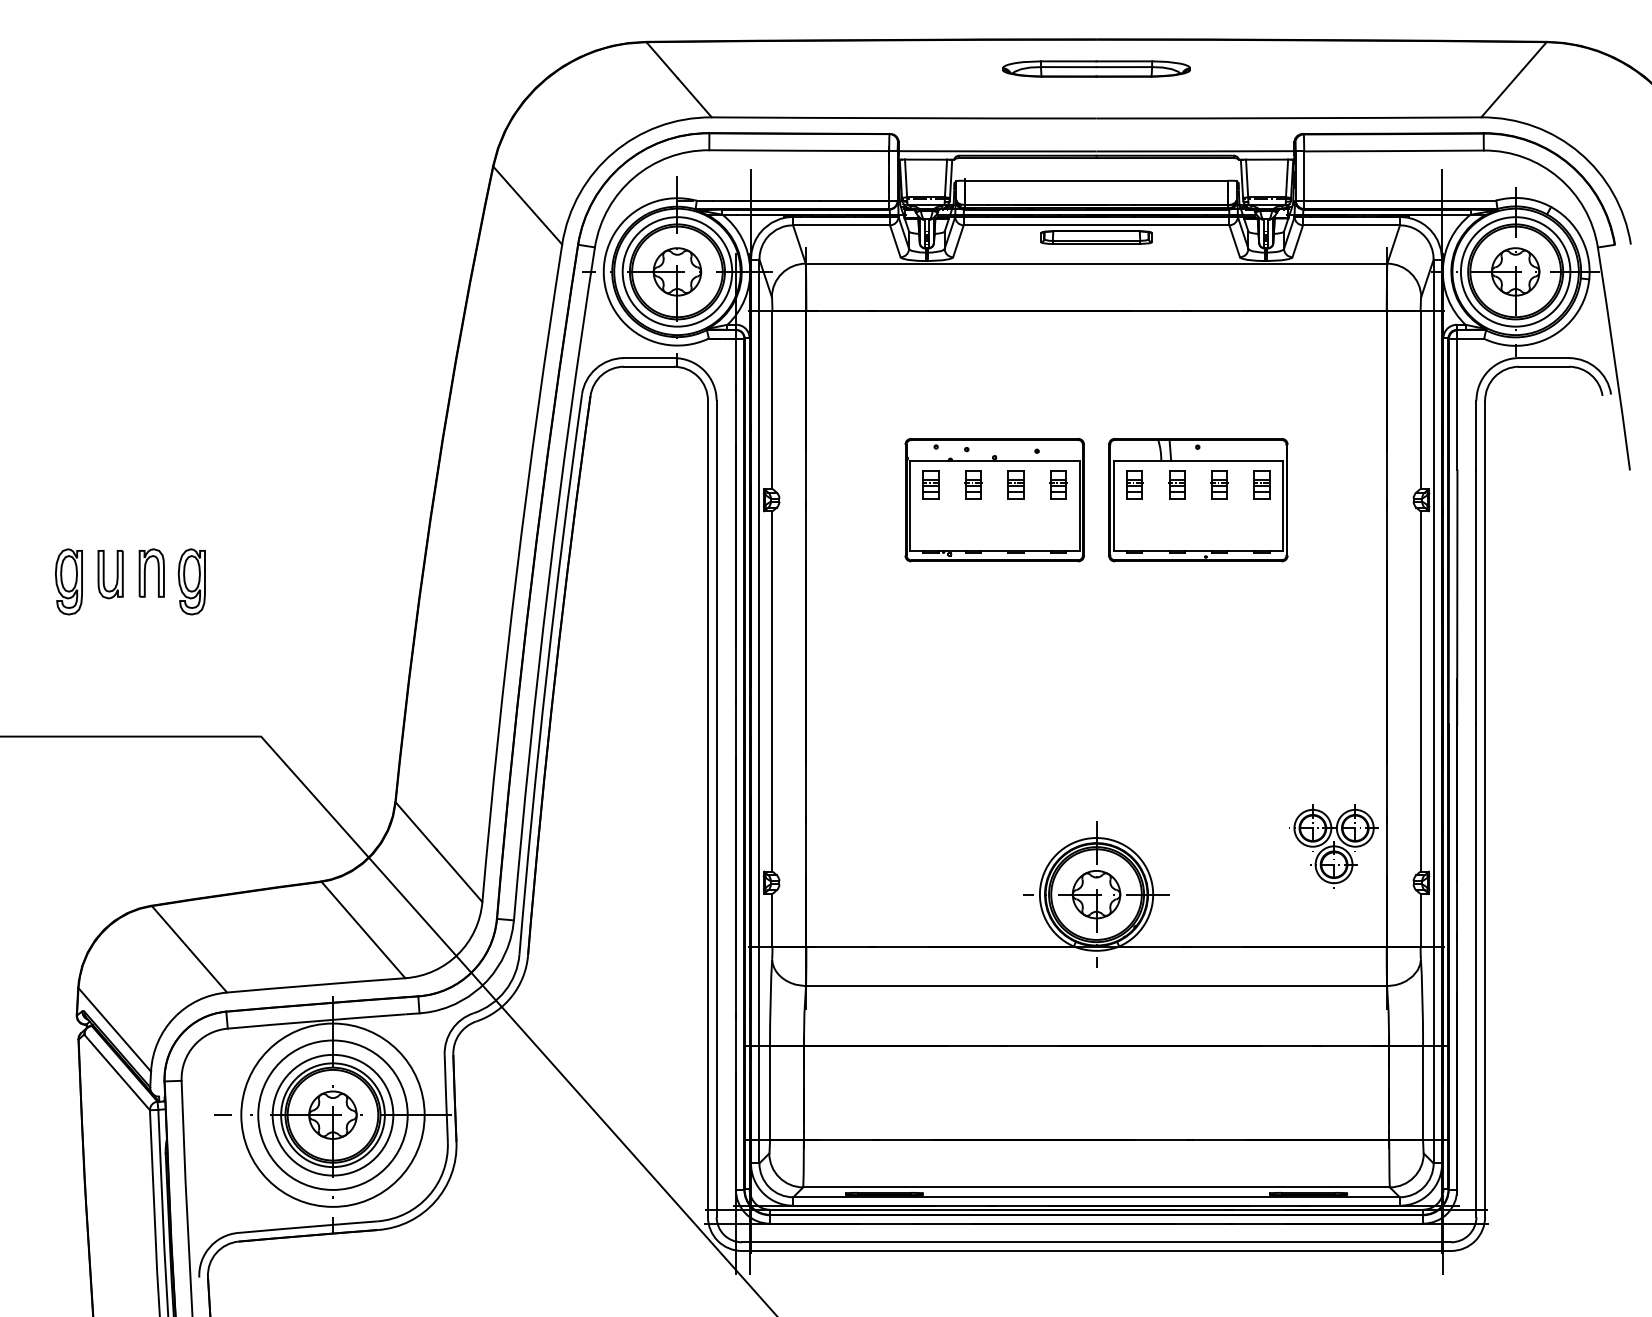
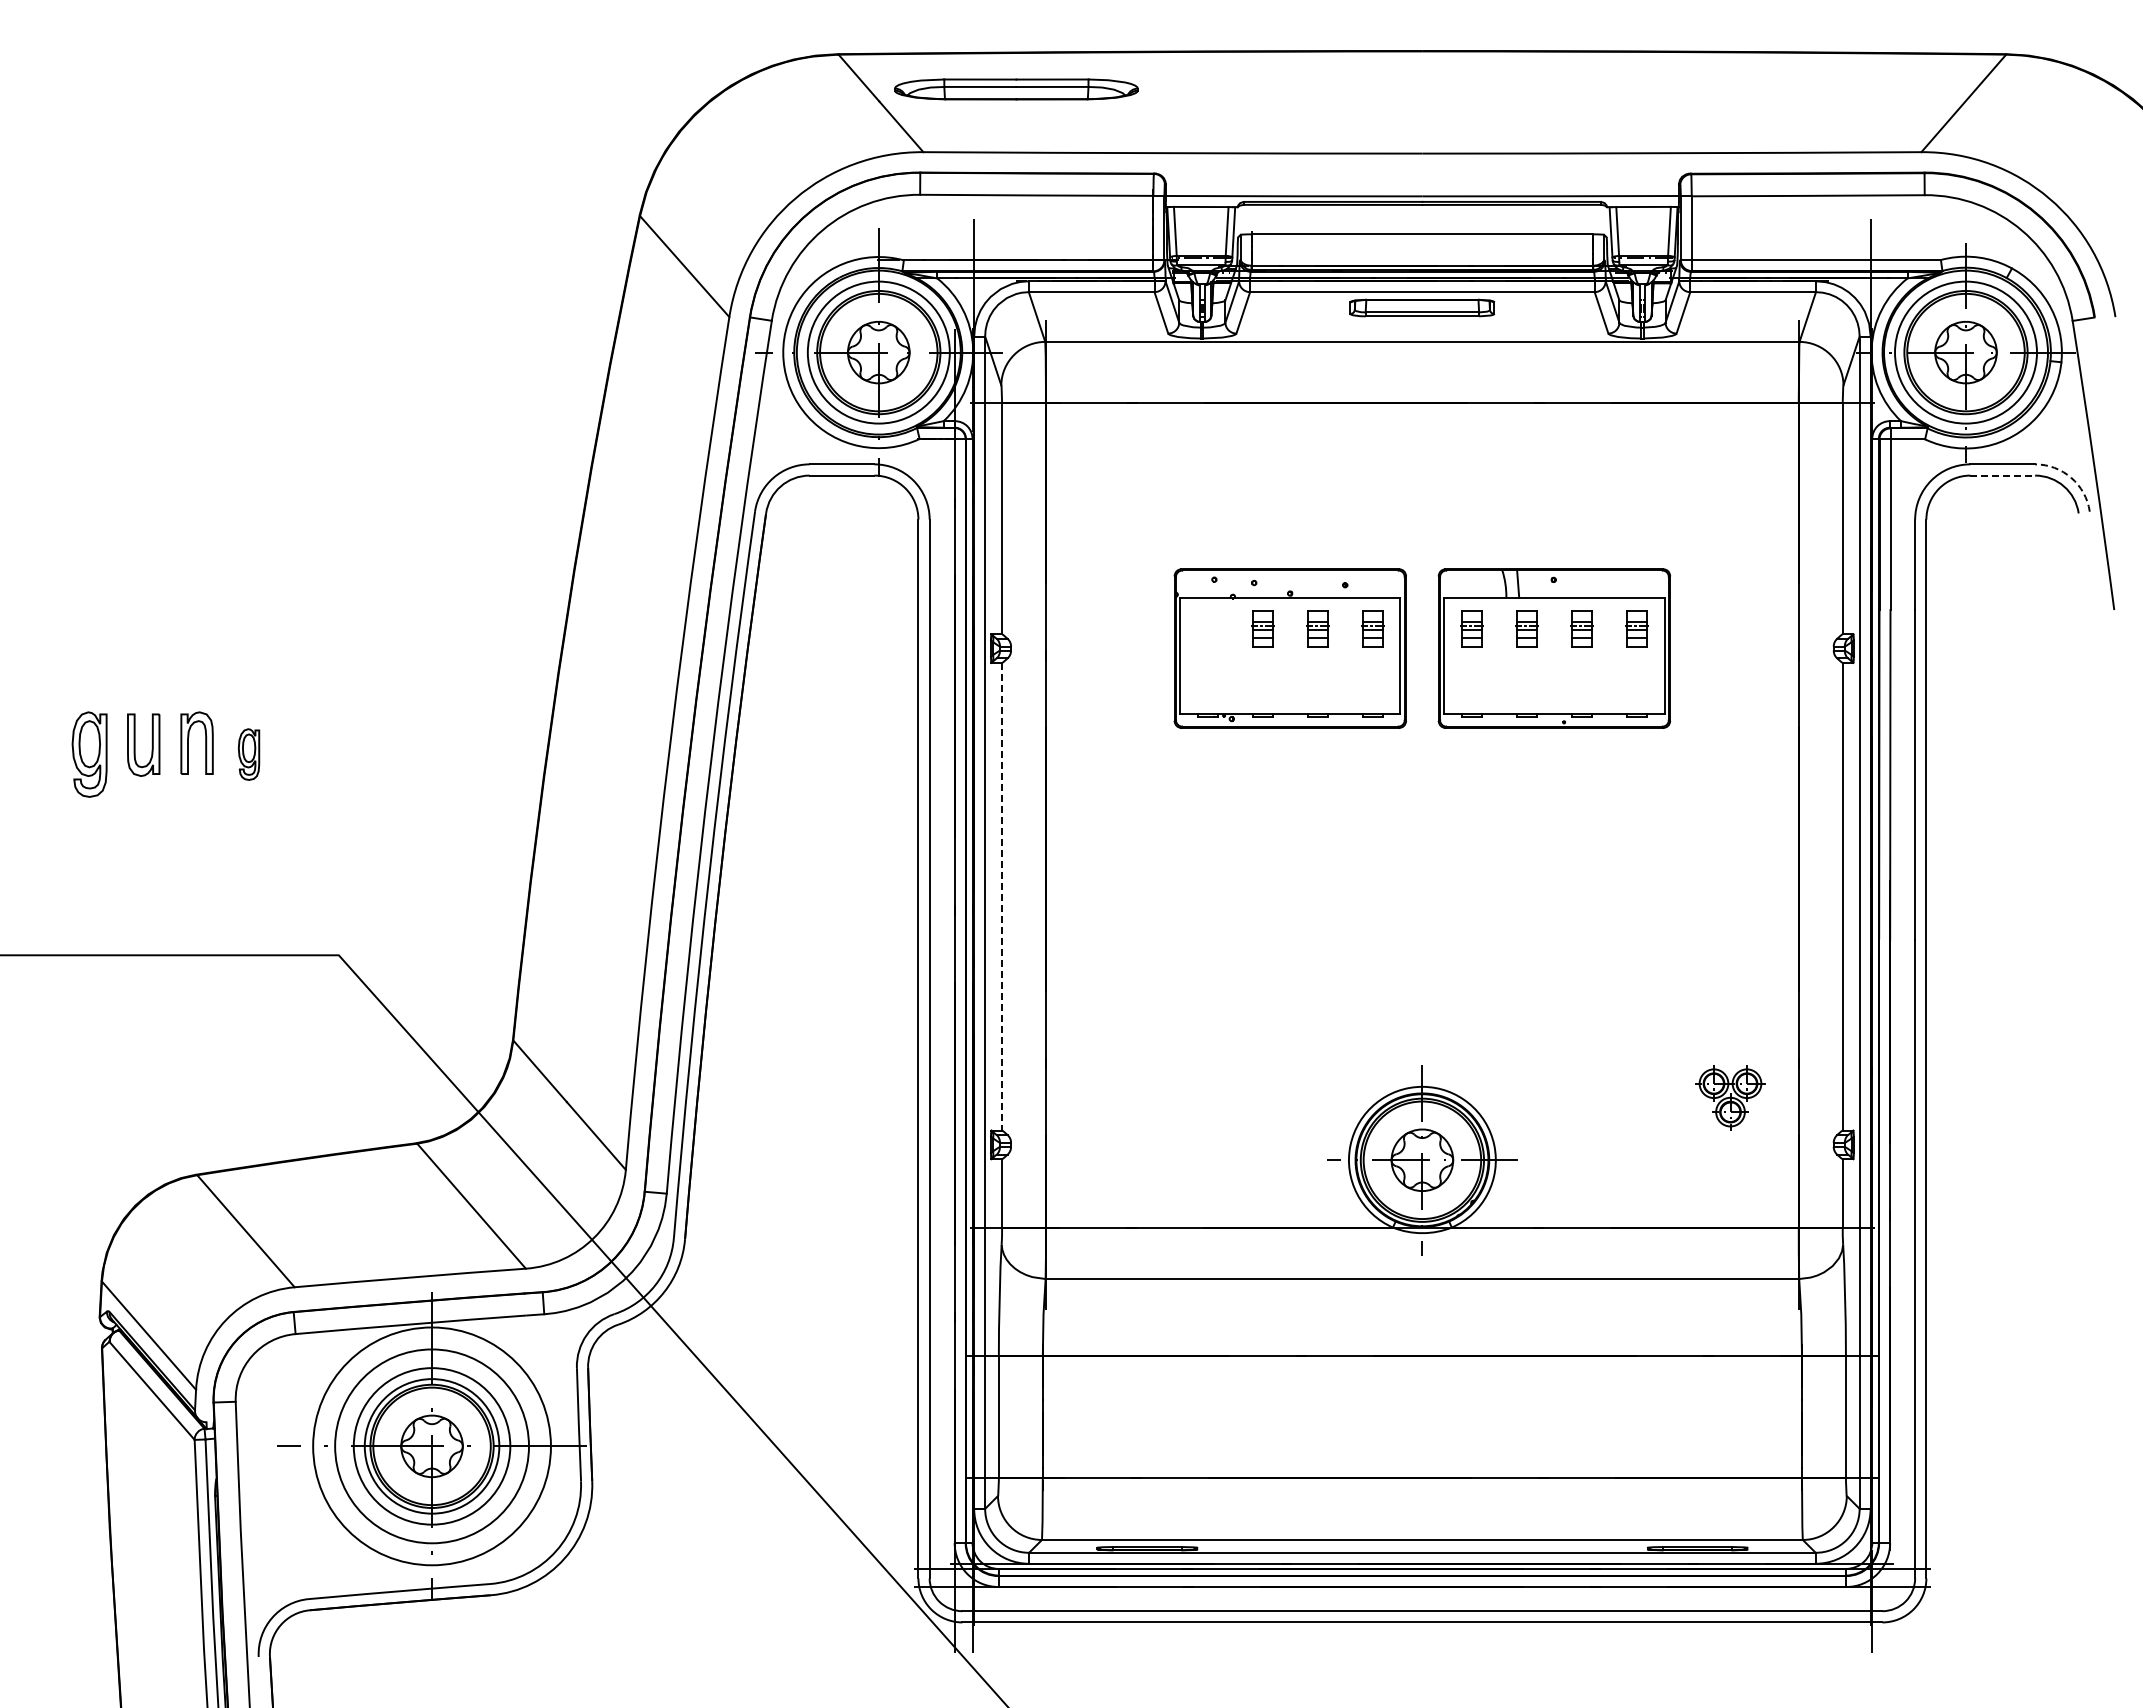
part: (1096, 69) -> (1016, 89), moved
line: (1544, 366) -> (2003, 475), solid -> dashed
arc: (1597, 368) -> (2071, 477), solid -> dashed
part: (930, 484) -> (1207, 628), removed
part: (191, 581) -> (248, 754), size x0.6
line: (772, 691) -> (1002, 896), solid -> dashed
part: (1334, 846) -> (1730, 1097), size x0.6

